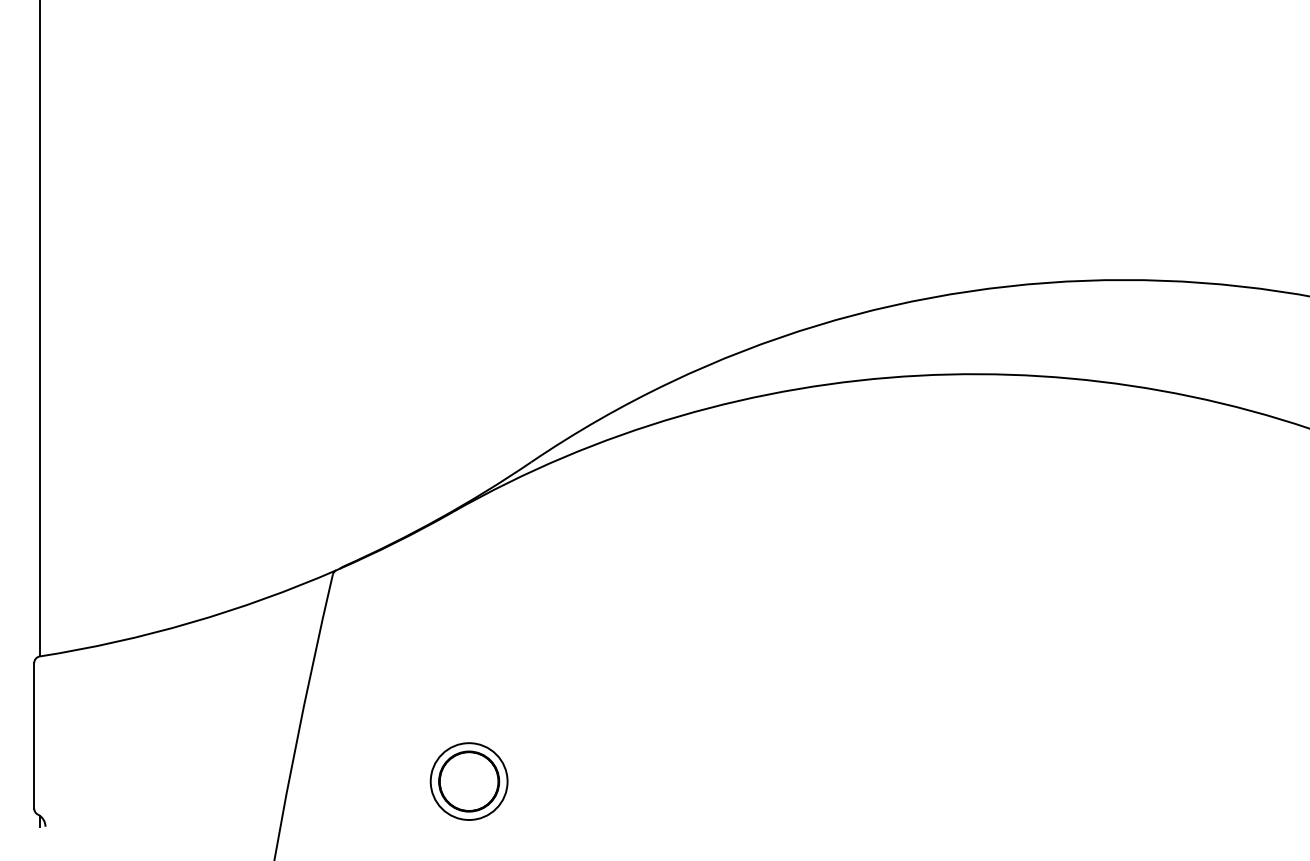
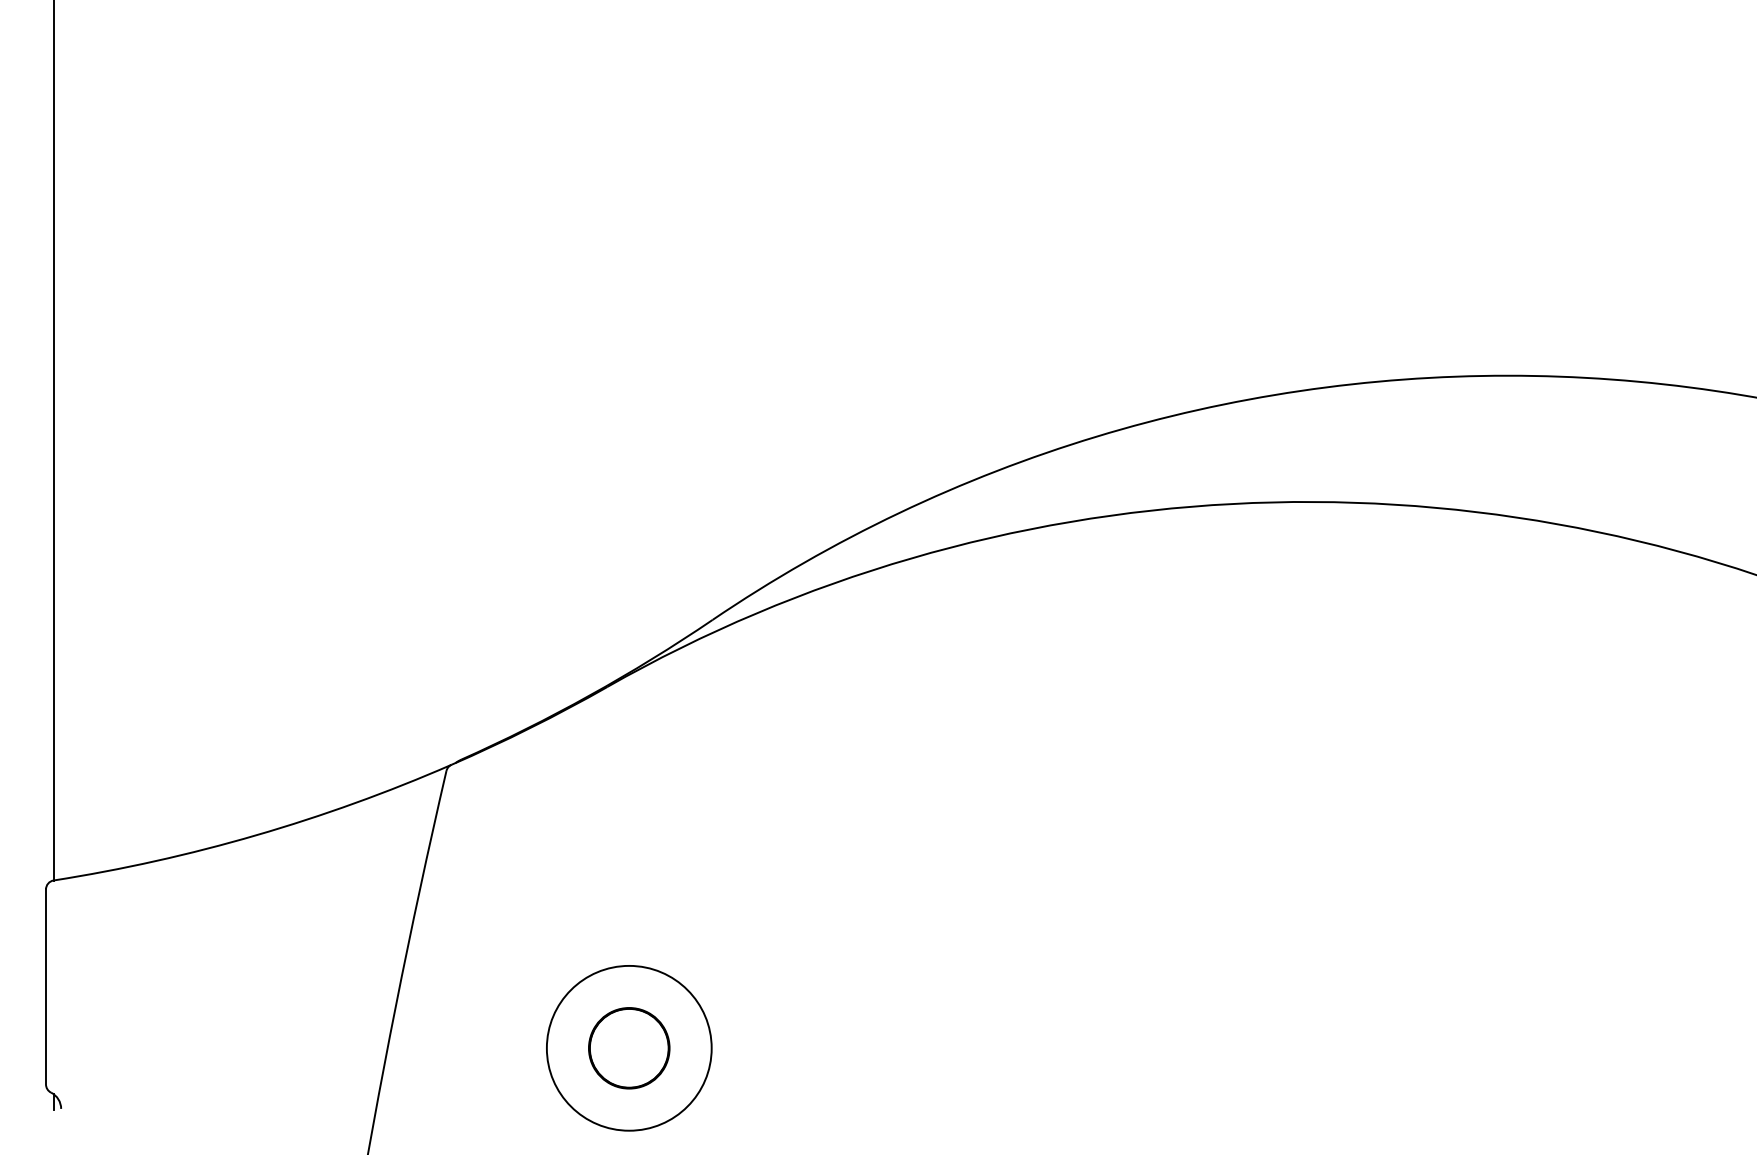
circle: (468, 780) -> (628, 1047), size x1.6

